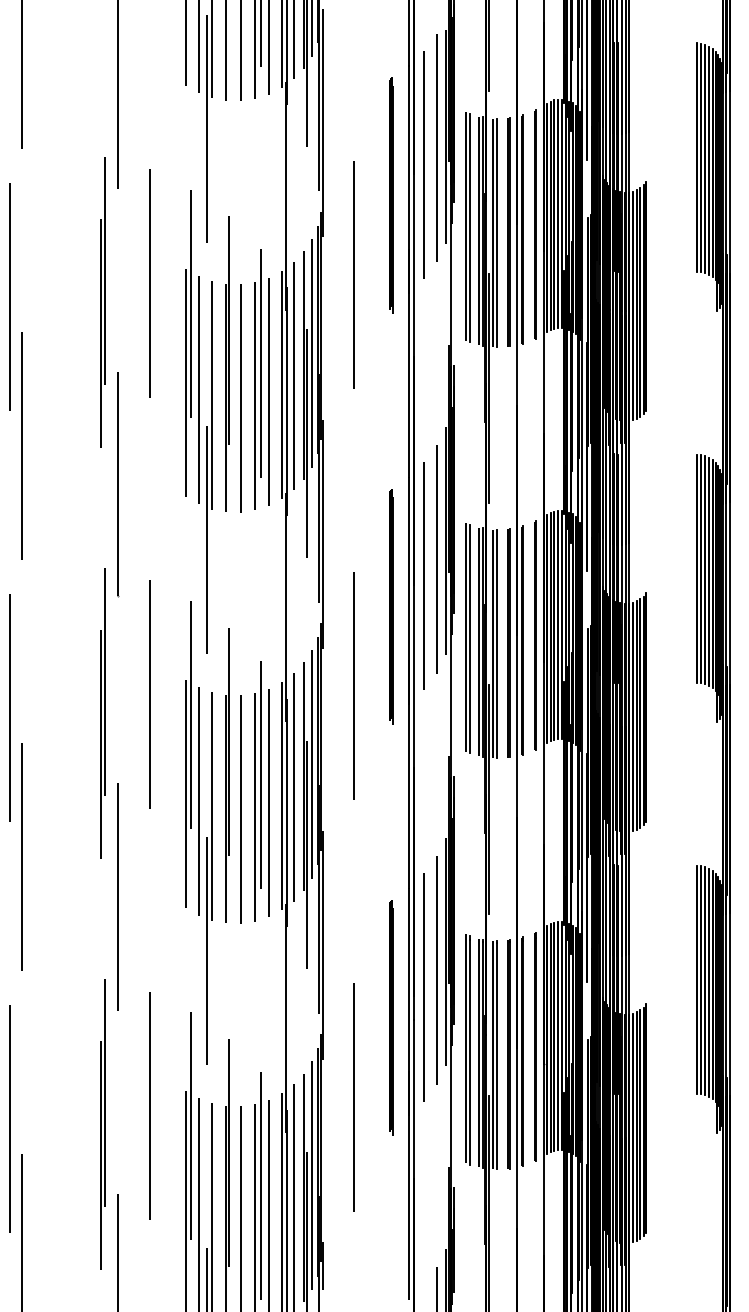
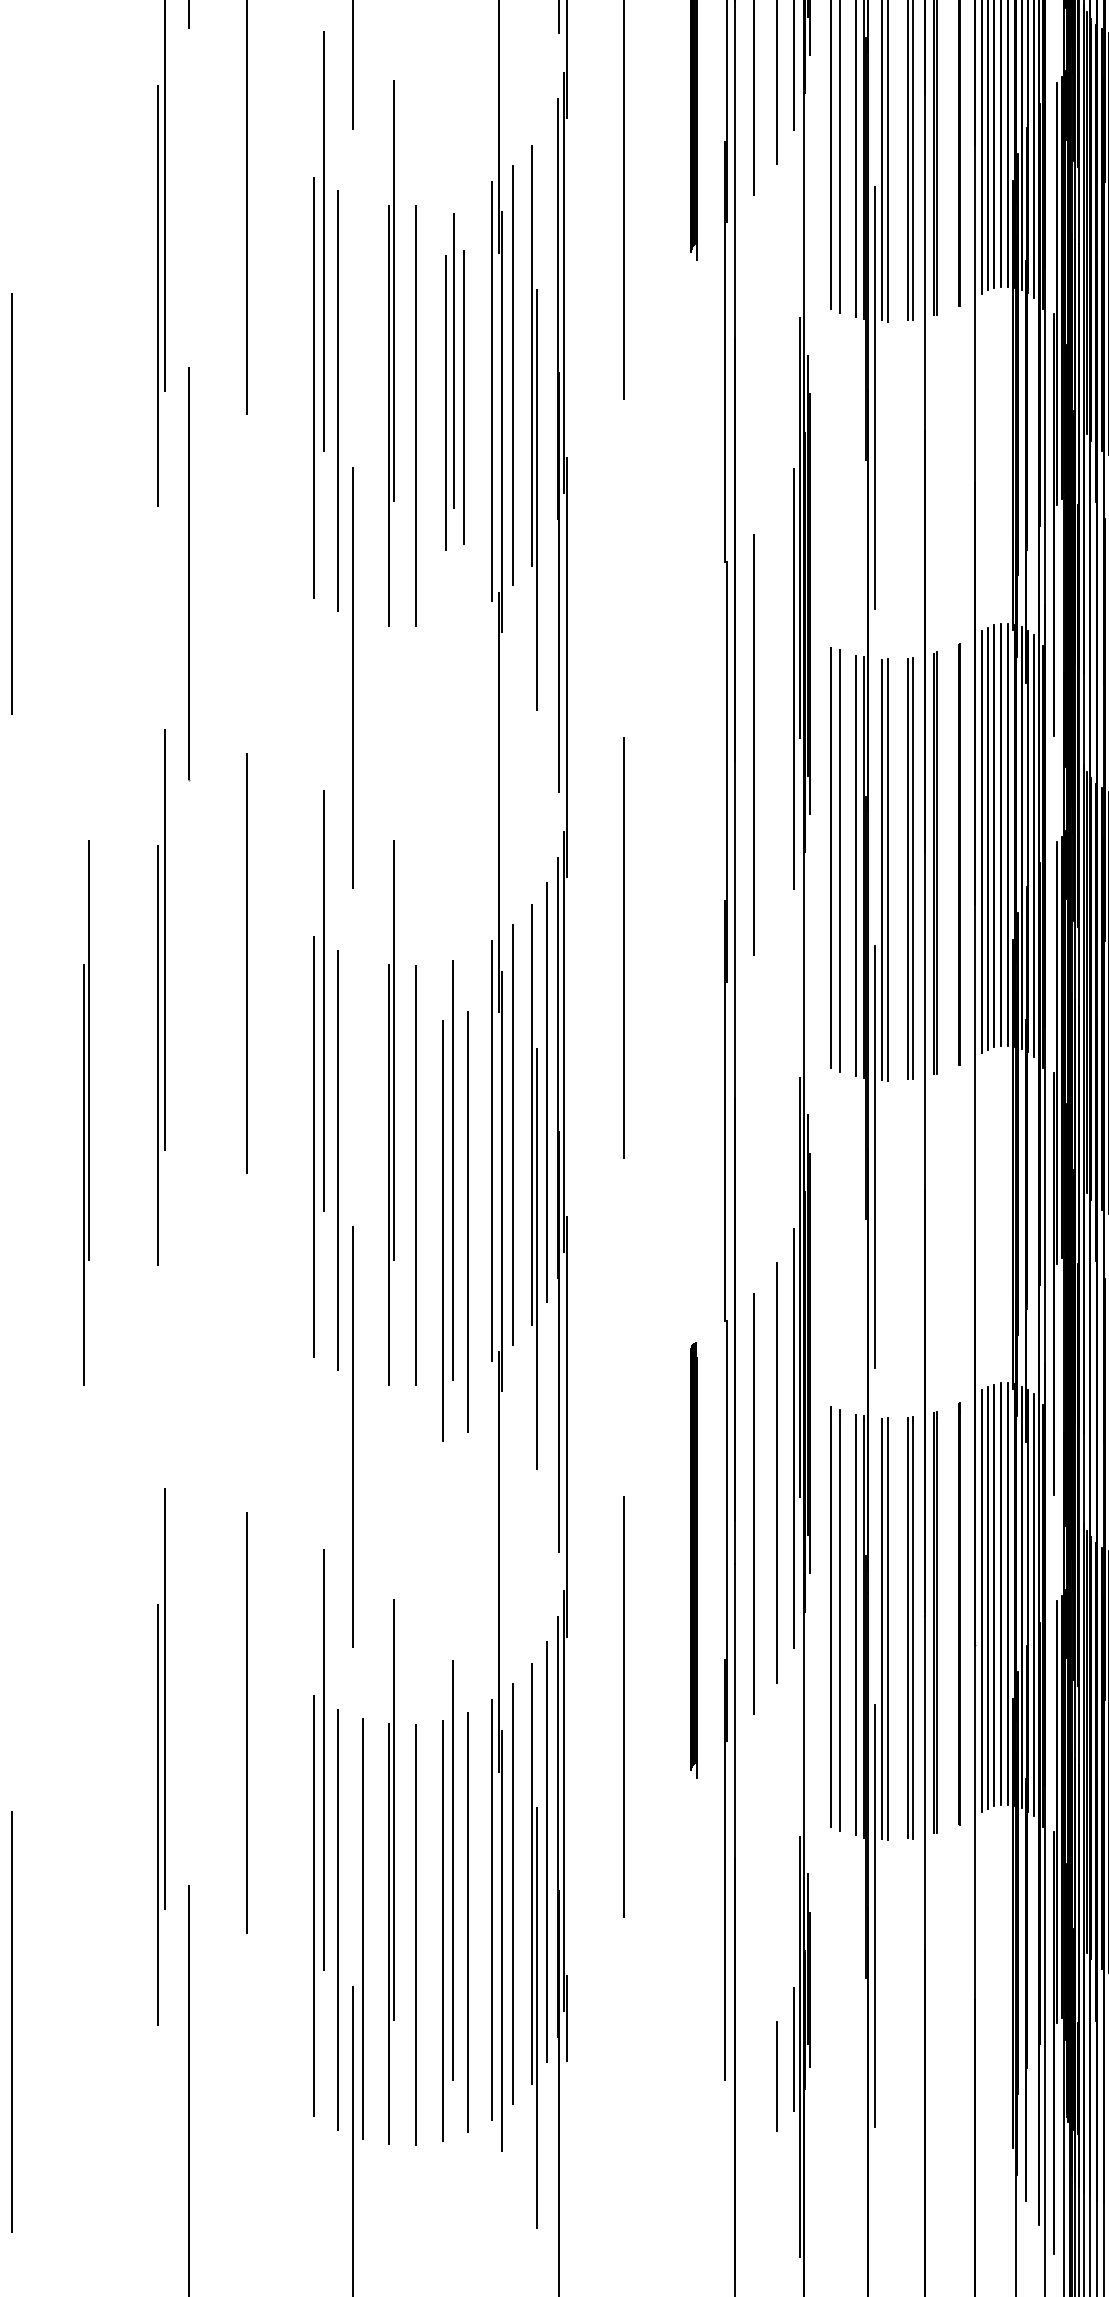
line: (311, 353) -> (546, 333), removed
part: (261, 379) -> (453, 381), size x0.7
line: (212, 395) -> (363, 410), removed
line: (436, 559) -> (776, 713), removed
line: (391, 606) -> (693, 800), removed
part: (62, 775) -> (86, 1112), added
part: (261, 791) -> (453, 1201), moved
line: (212, 806) -> (363, 1170), removed
line: (22, 856) -> (12, 1262), removed
line: (118, 896) -> (189, 1336), removed

